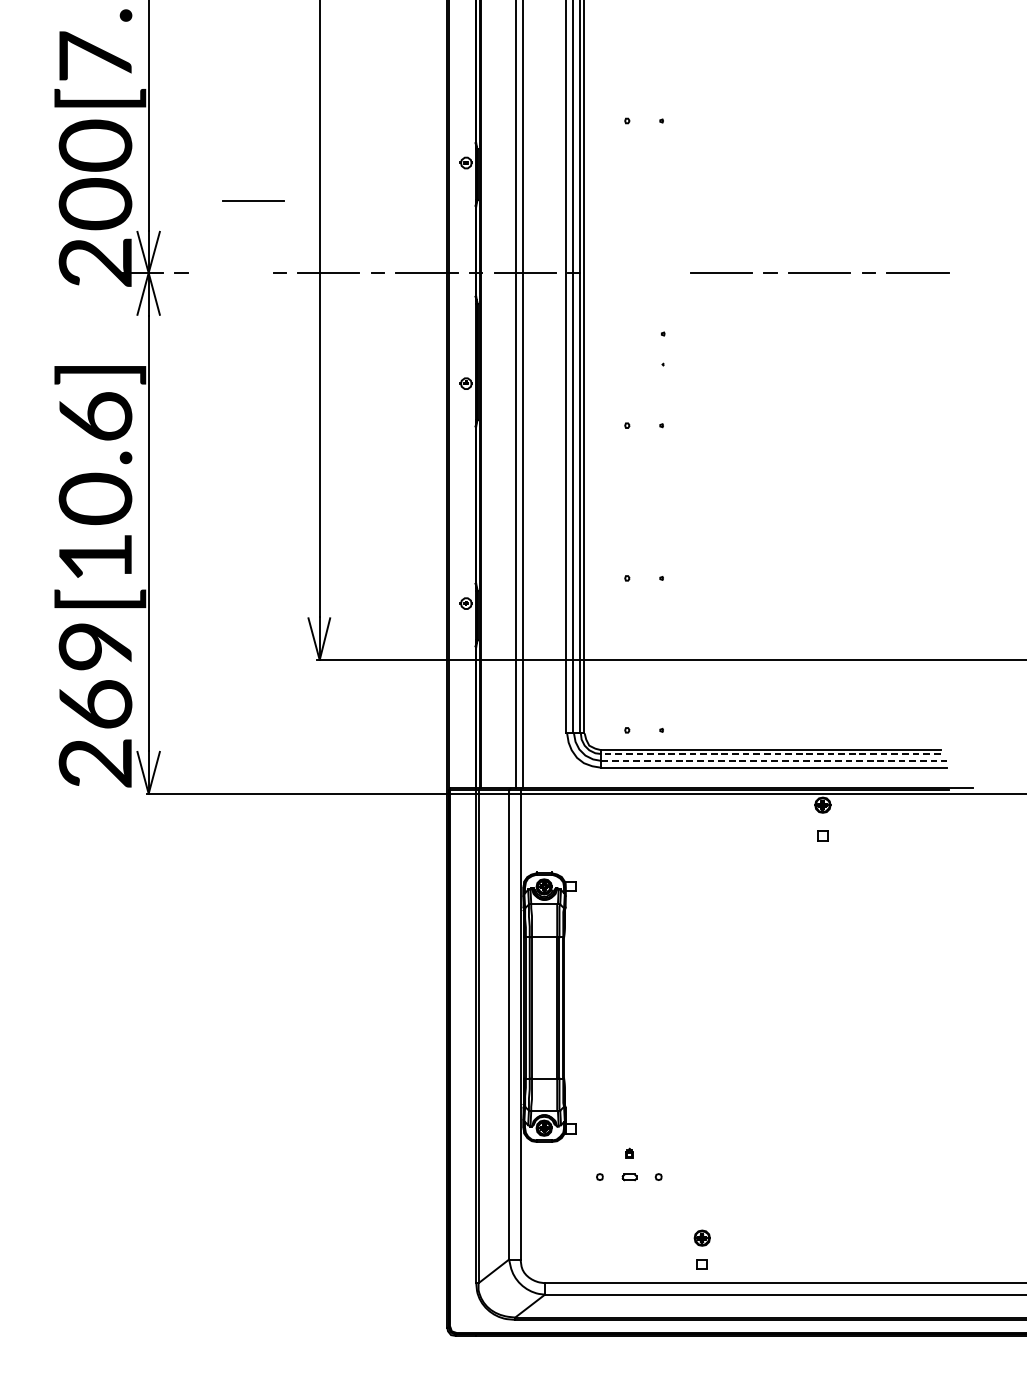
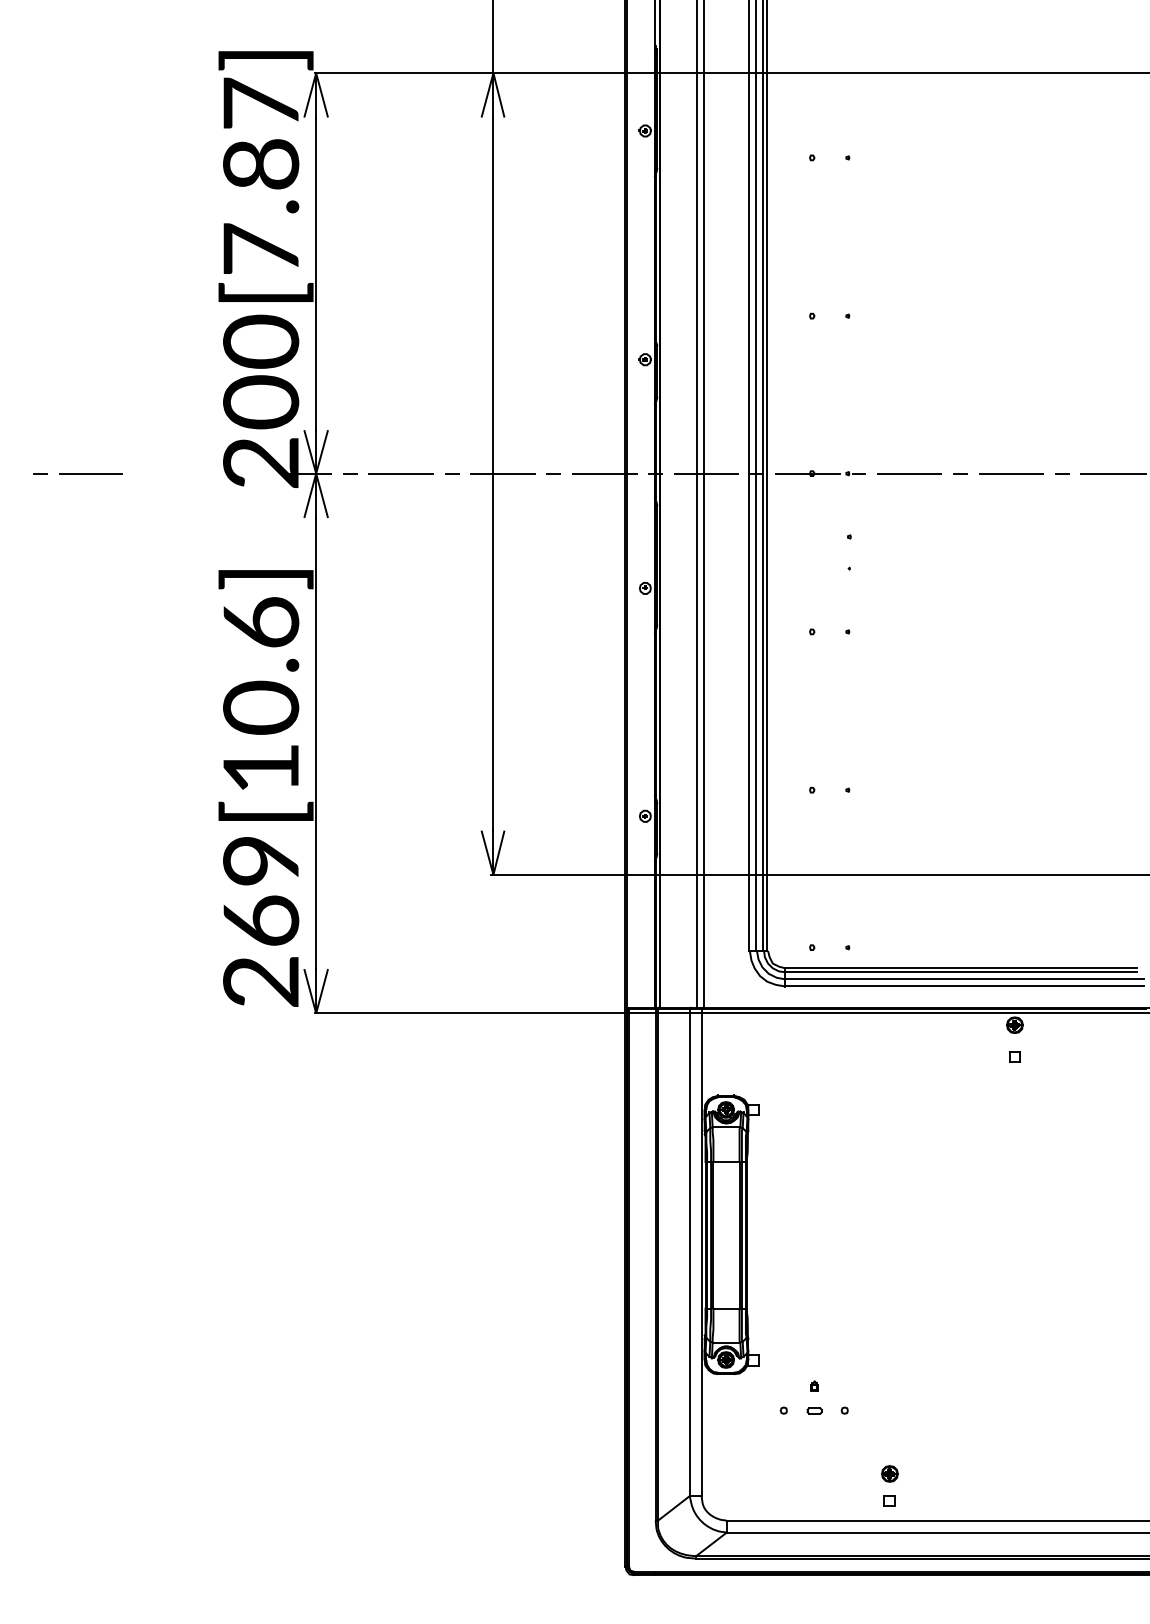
line: (253, 200) -> (400, 473), moved
part: (635, 272) -> (820, 473), added
line: (771, 754) -> (961, 972), dashed -> solid
line: (775, 761) -> (965, 979), dashed -> solid

